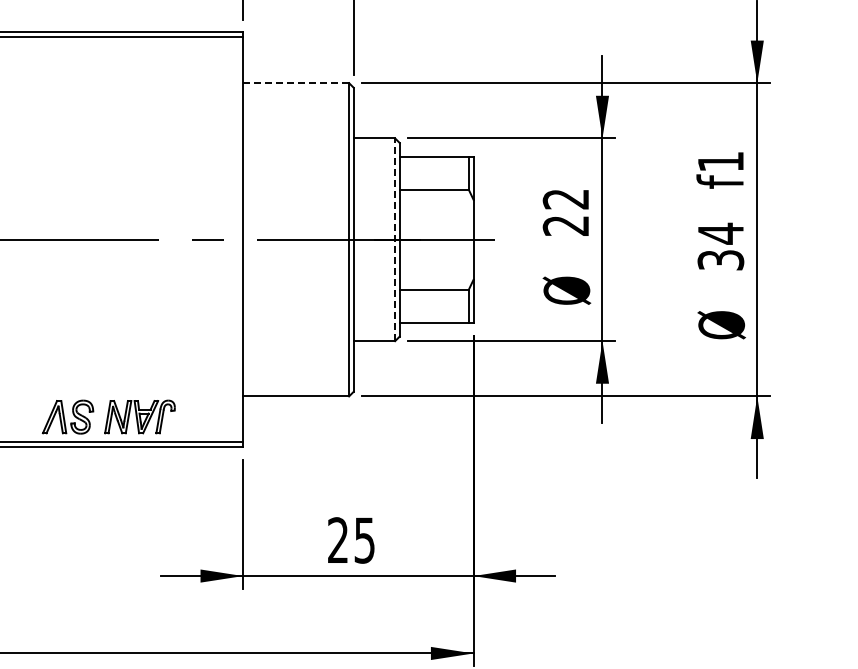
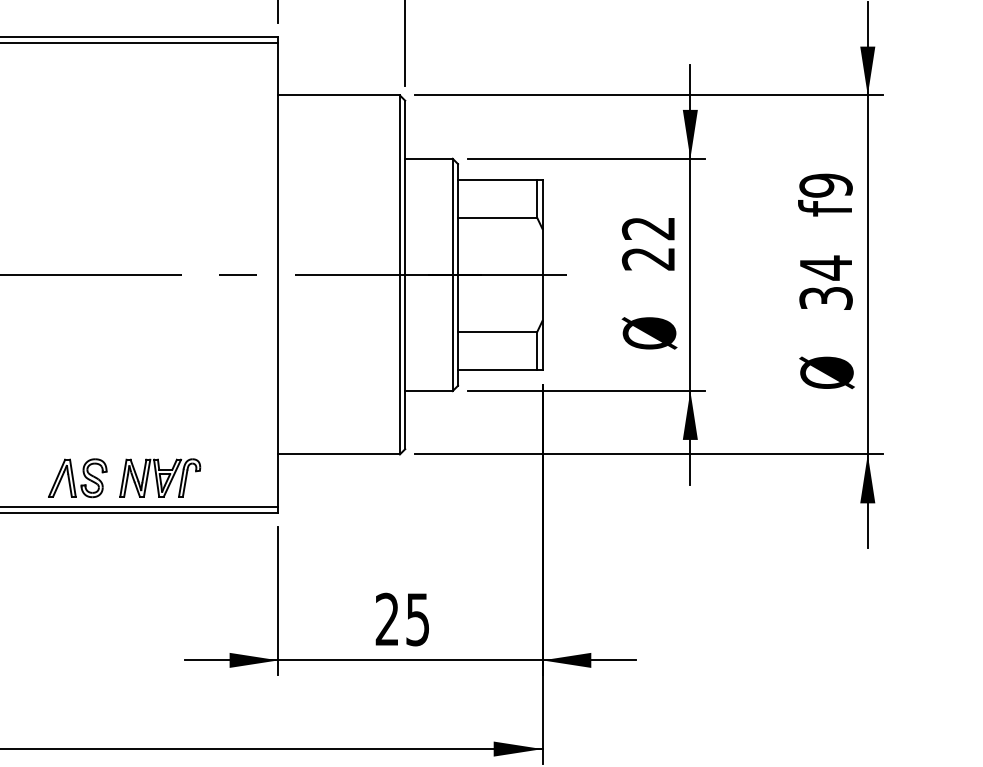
line: (296, 83) -> (339, 95), dashed -> solid
text: (720, 161) -> (825, 185), f1 -> f9
line: (395, 239) -> (453, 274), dashed -> solid

